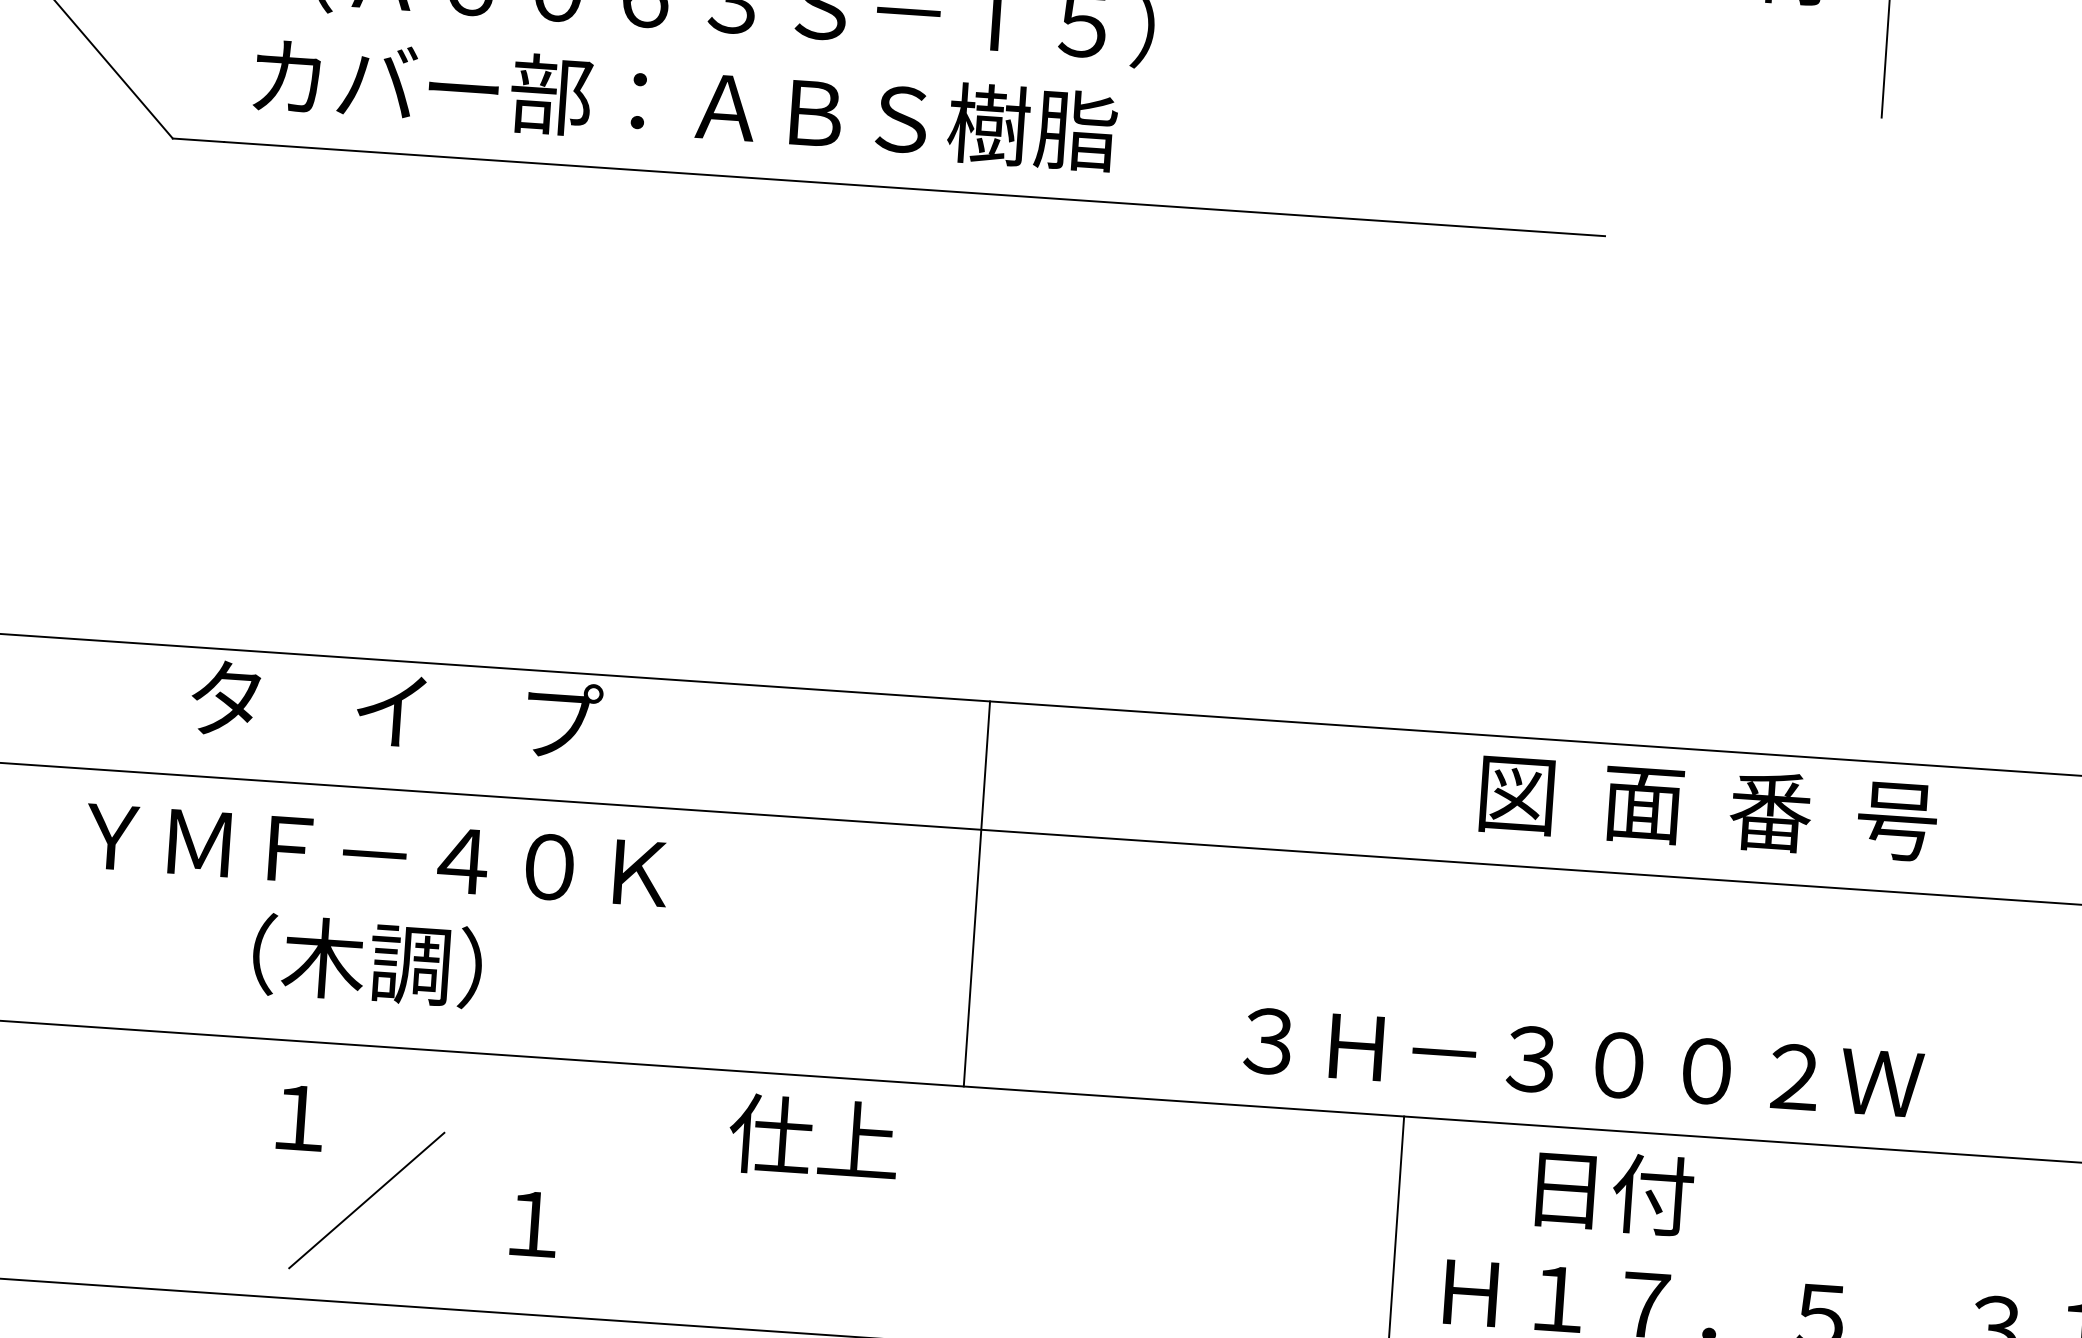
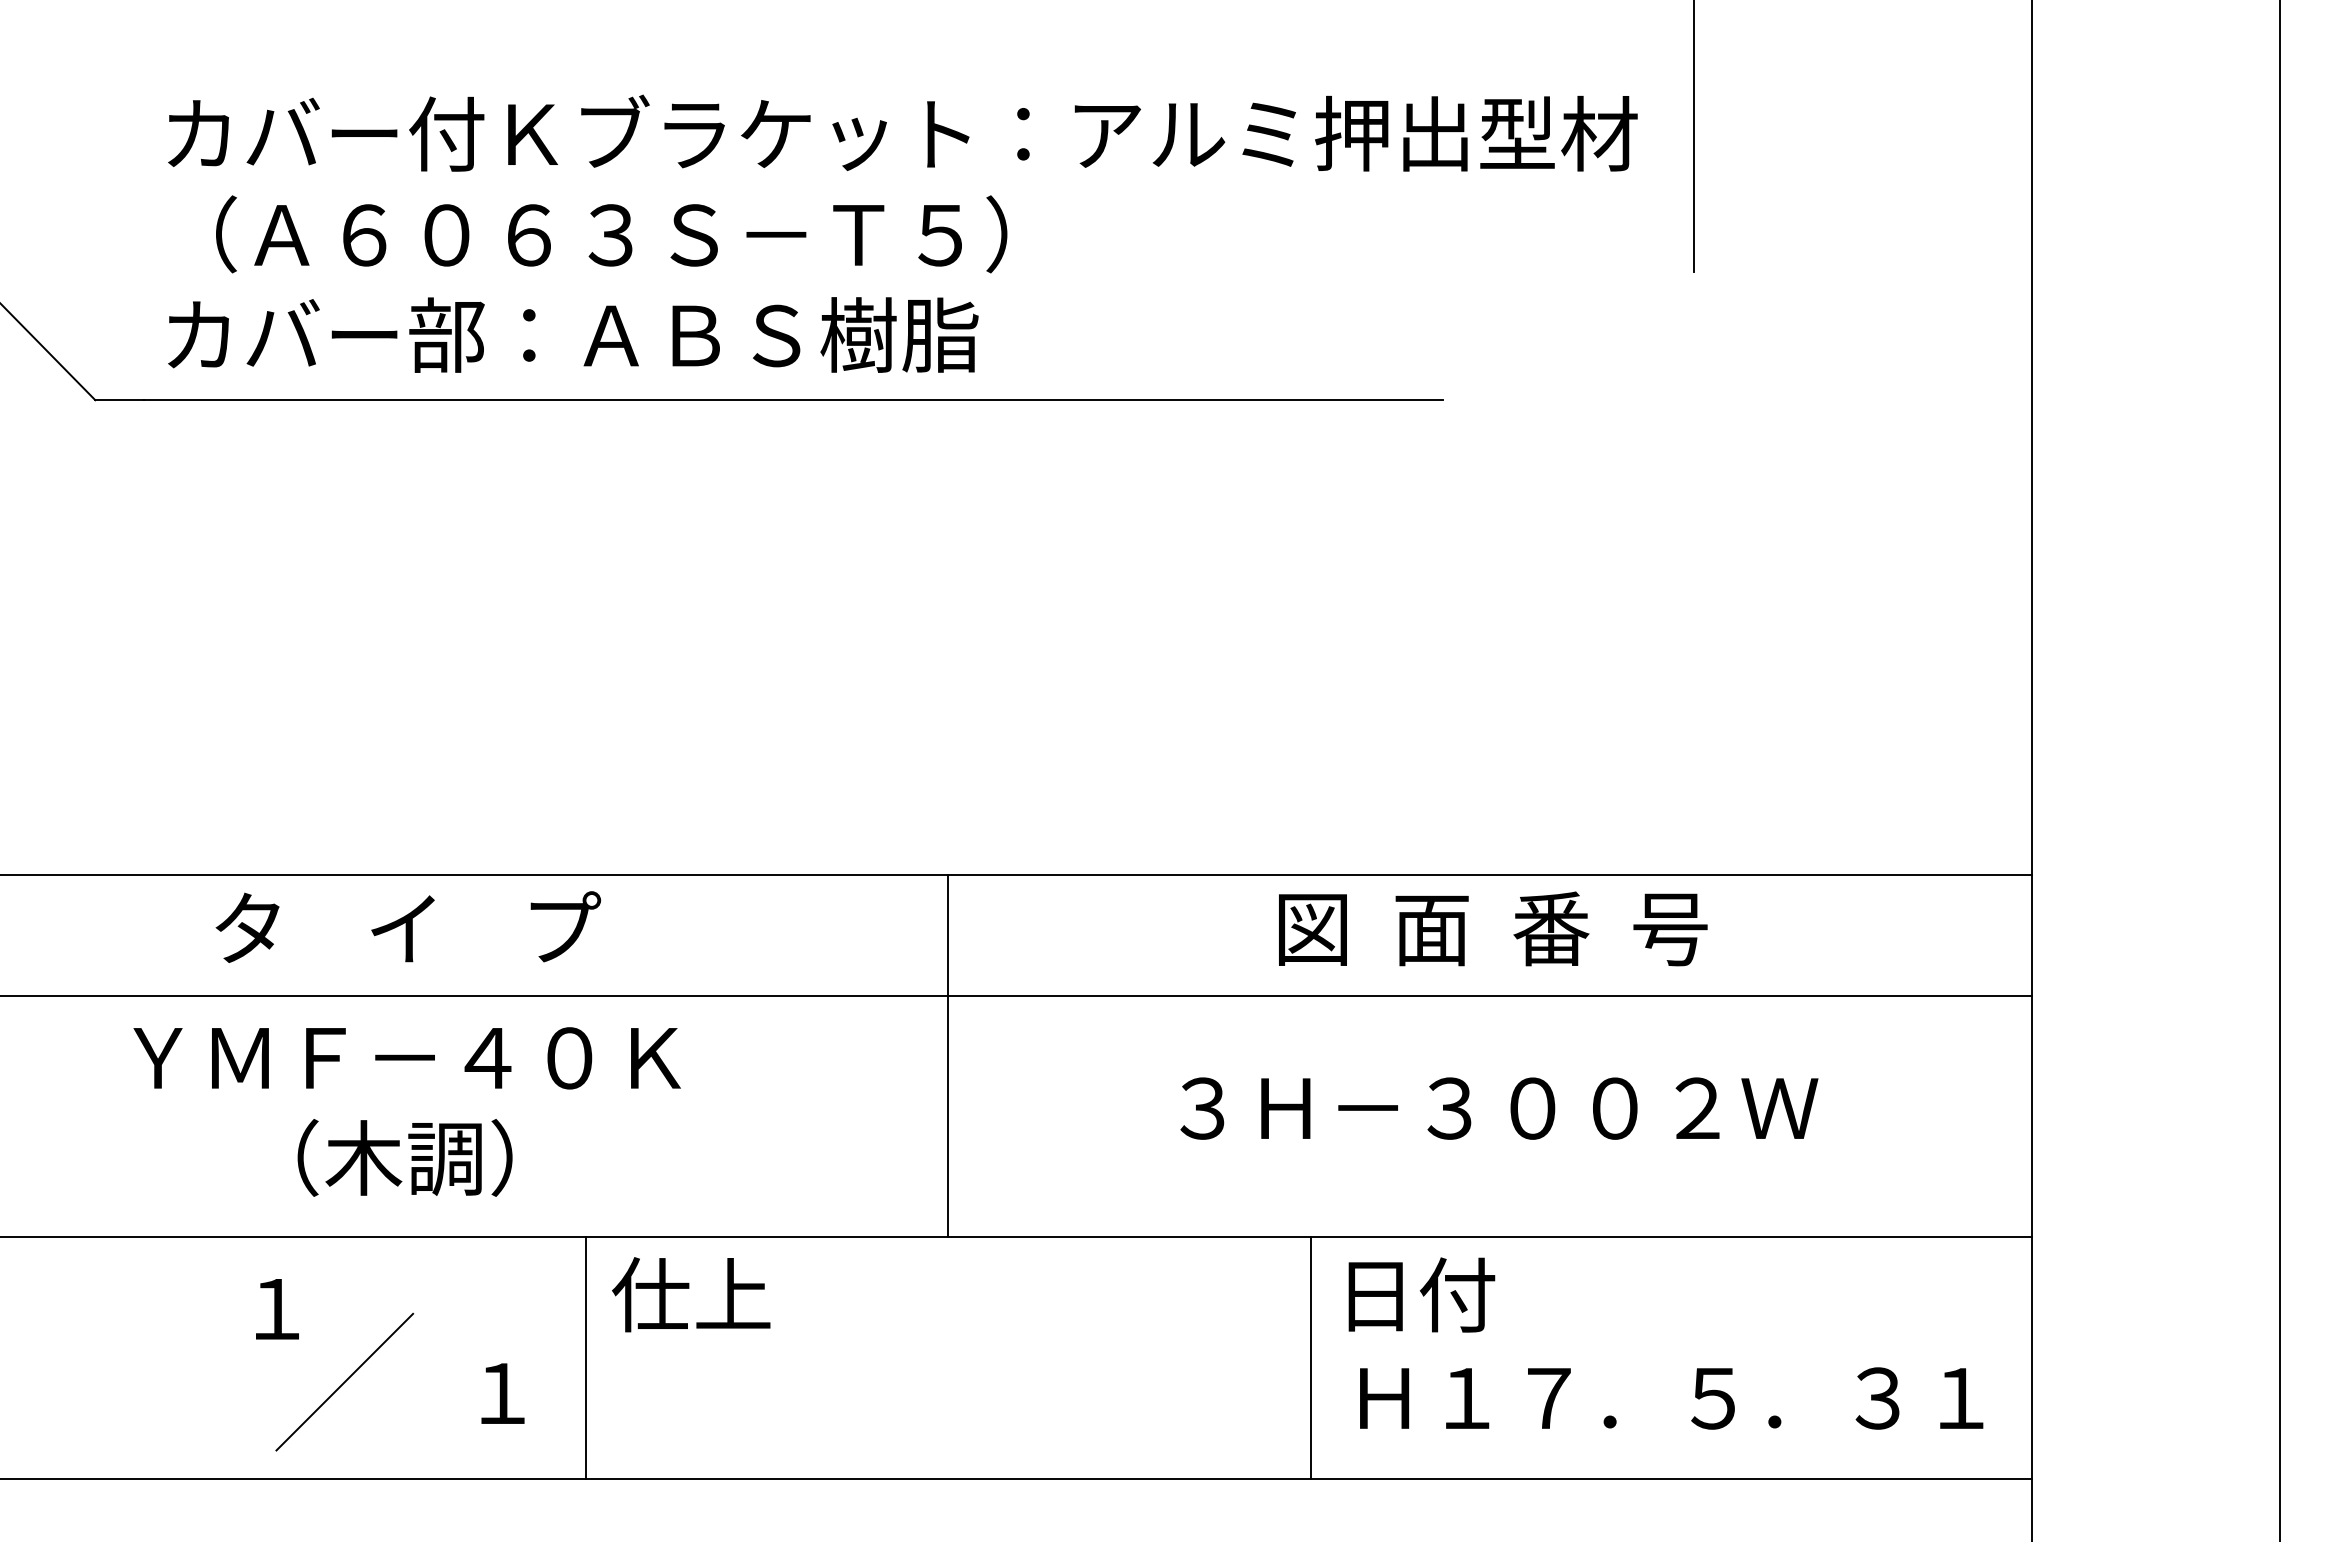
text: (396, 708) -> (408, 926), moved
text: (1709, 807) -> (1493, 928), moved
line: (976, 894) -> (948, 1056), moved
text: (372, 911) -> (406, 1111), moved
text: (1583, 1062) -> (1499, 1108), moved
text: (814, 1137) -> (691, 1294), moved
line: (625, 1191) -> (586, 1357), added
text: (1614, 1191) -> (1421, 1294), moved

